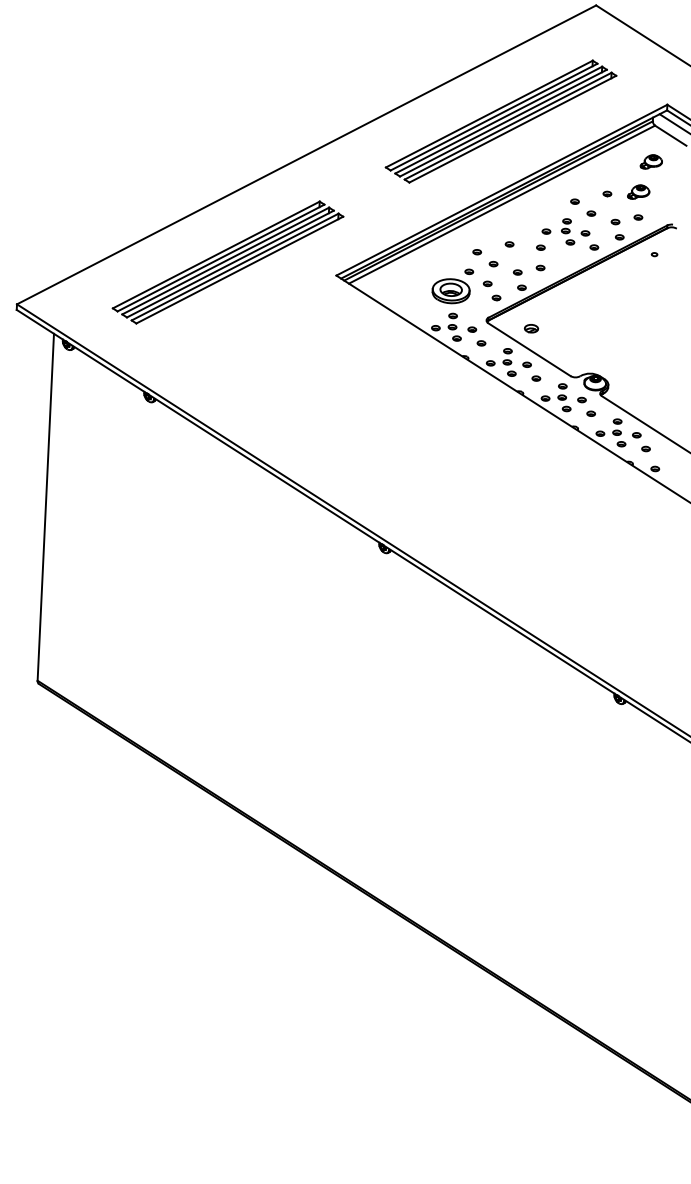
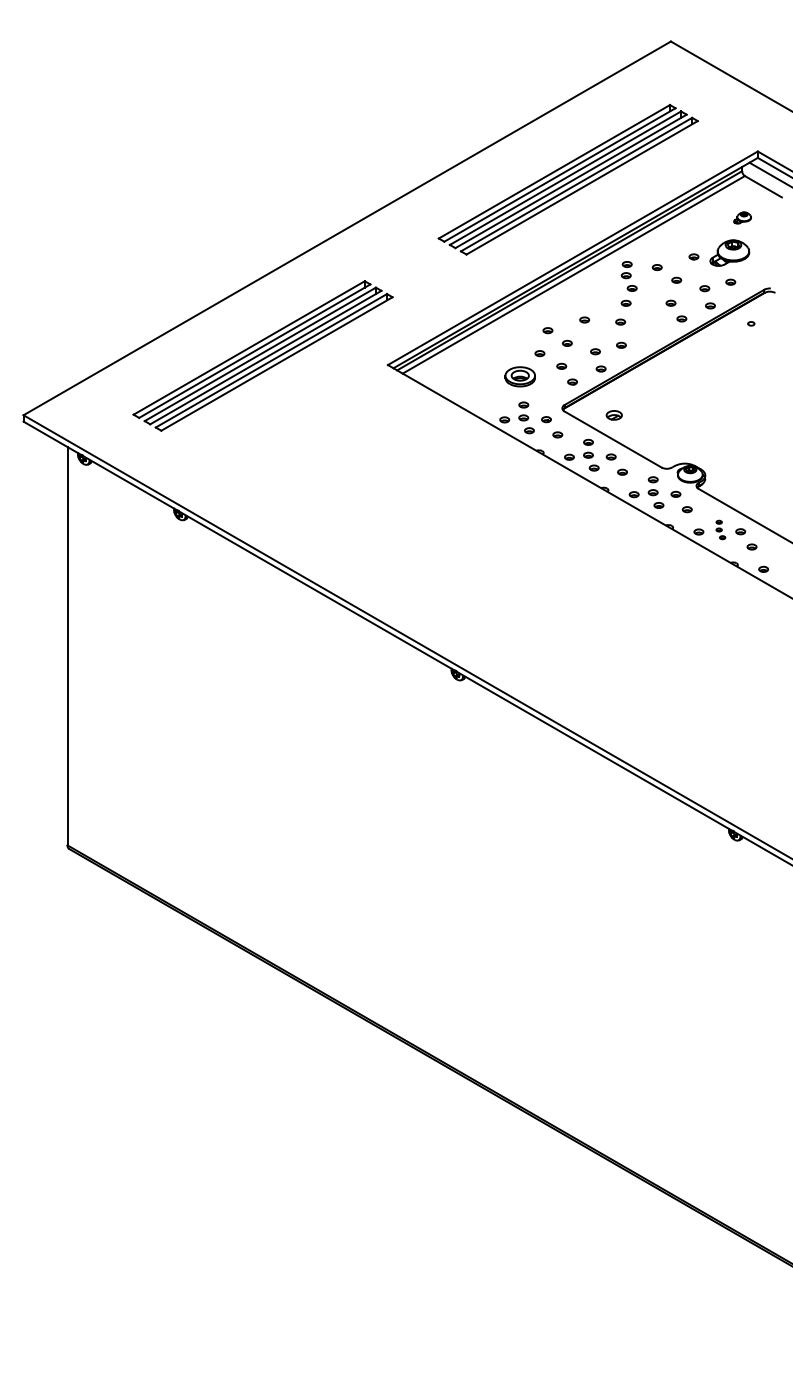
part: (651, 161) -> (742, 217), size x0.7
part: (638, 192) -> (729, 253), size x1.6
part: (567, 231) -> (628, 276), moved
part: (451, 291) -> (520, 376), size x0.7
part: (619, 432) -> (720, 529), size x0.6

